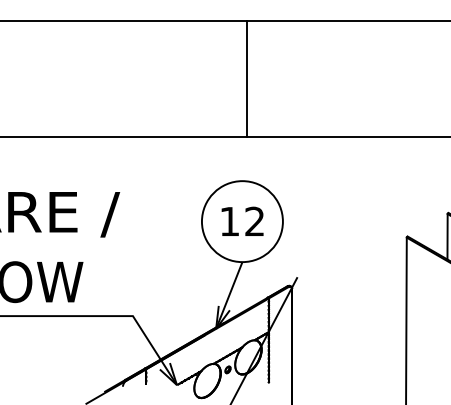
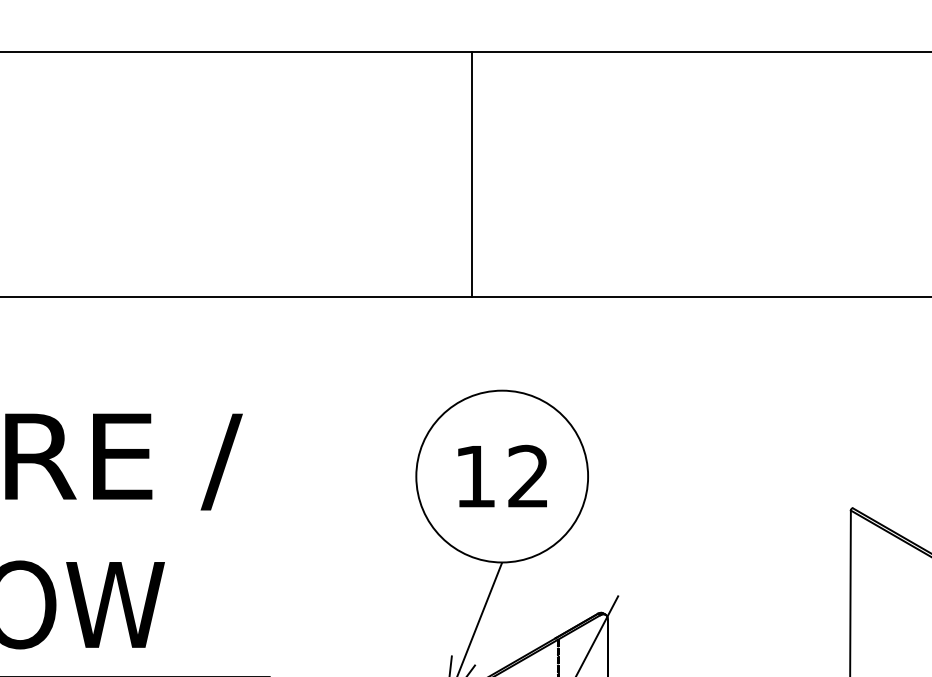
line: (247, 79) -> (472, 175), moved

